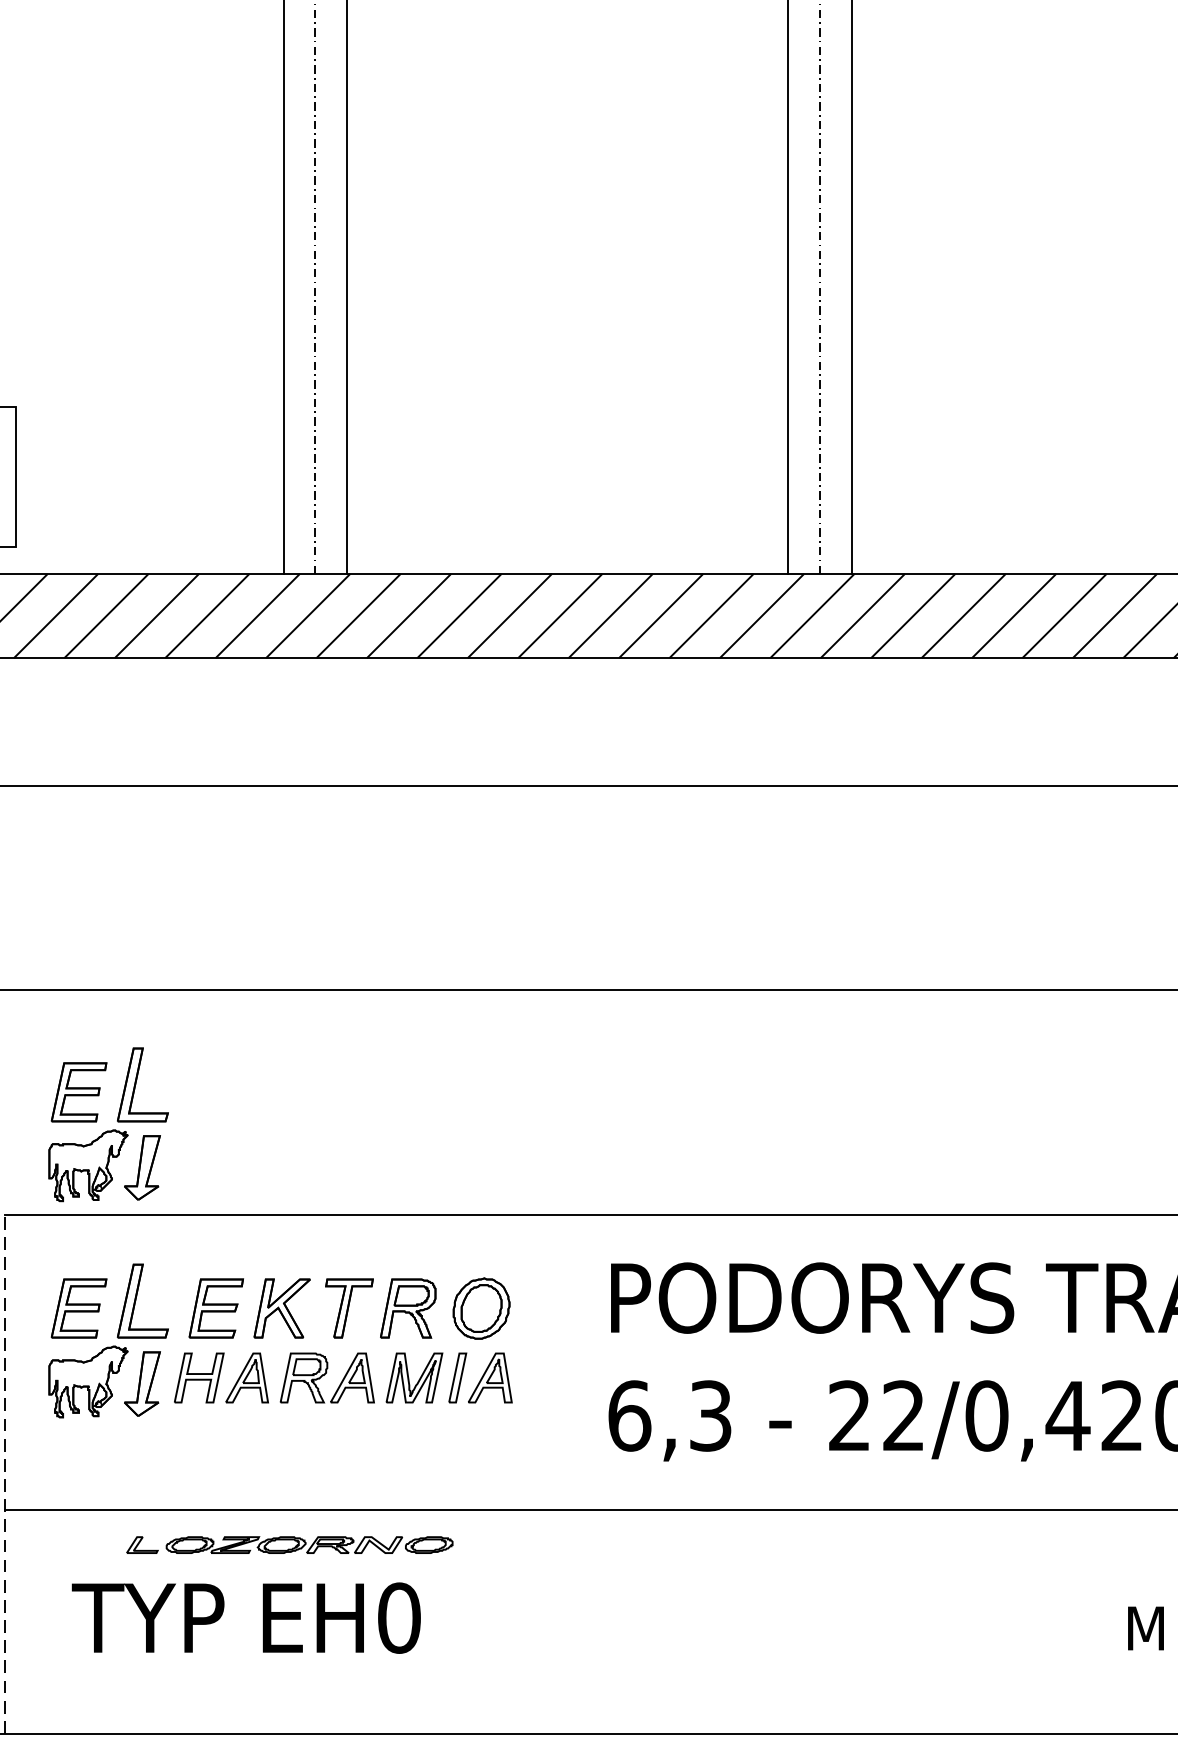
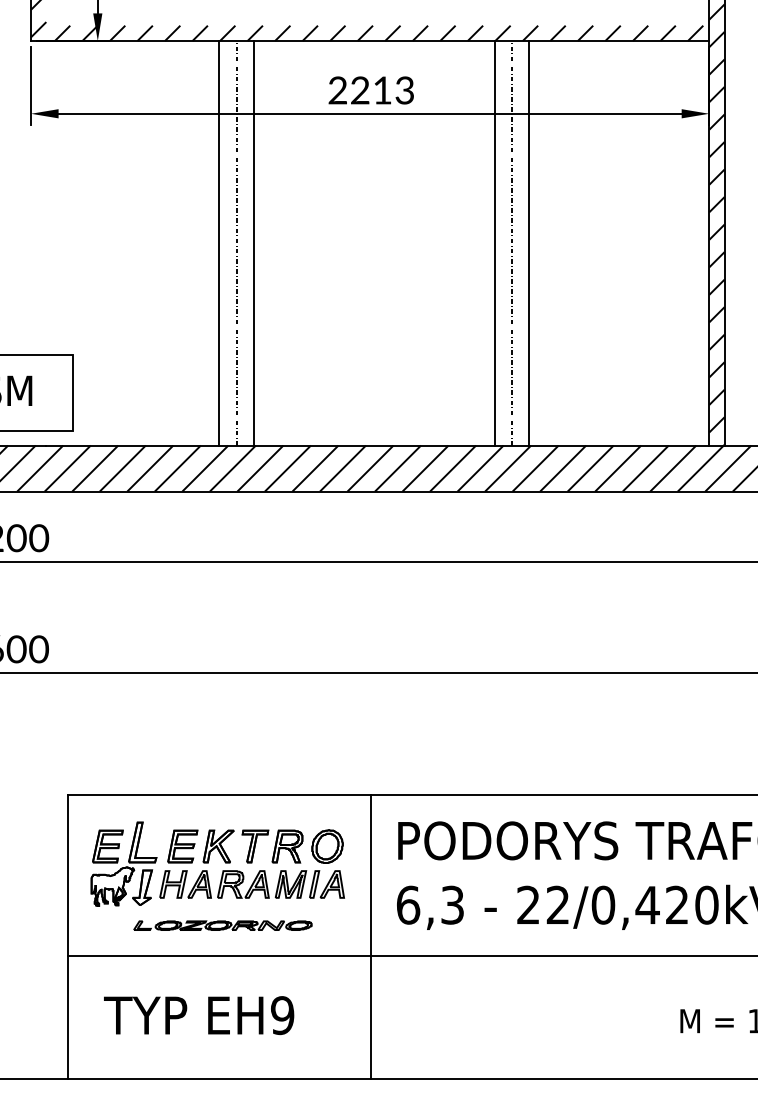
part: (107, 1123) -> (123, 745), removed
line: (560, 1473) -> (370, 936), added
line: (5, 1475) -> (67, 937), dashed -> solid
part: (289, 1544) -> (222, 925), moved
text: (399, 1618) -> (282, 1015), EH0 -> EH9

